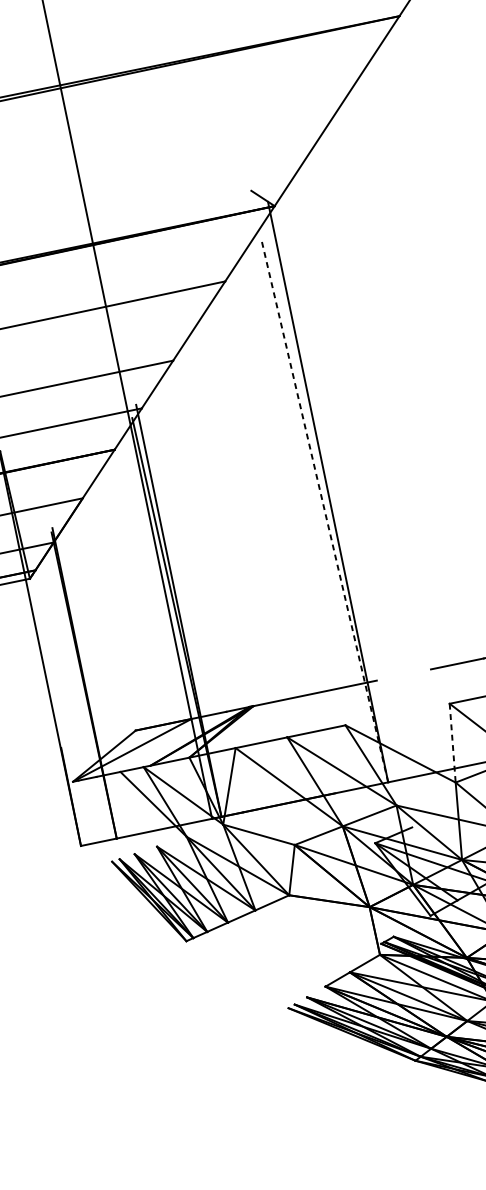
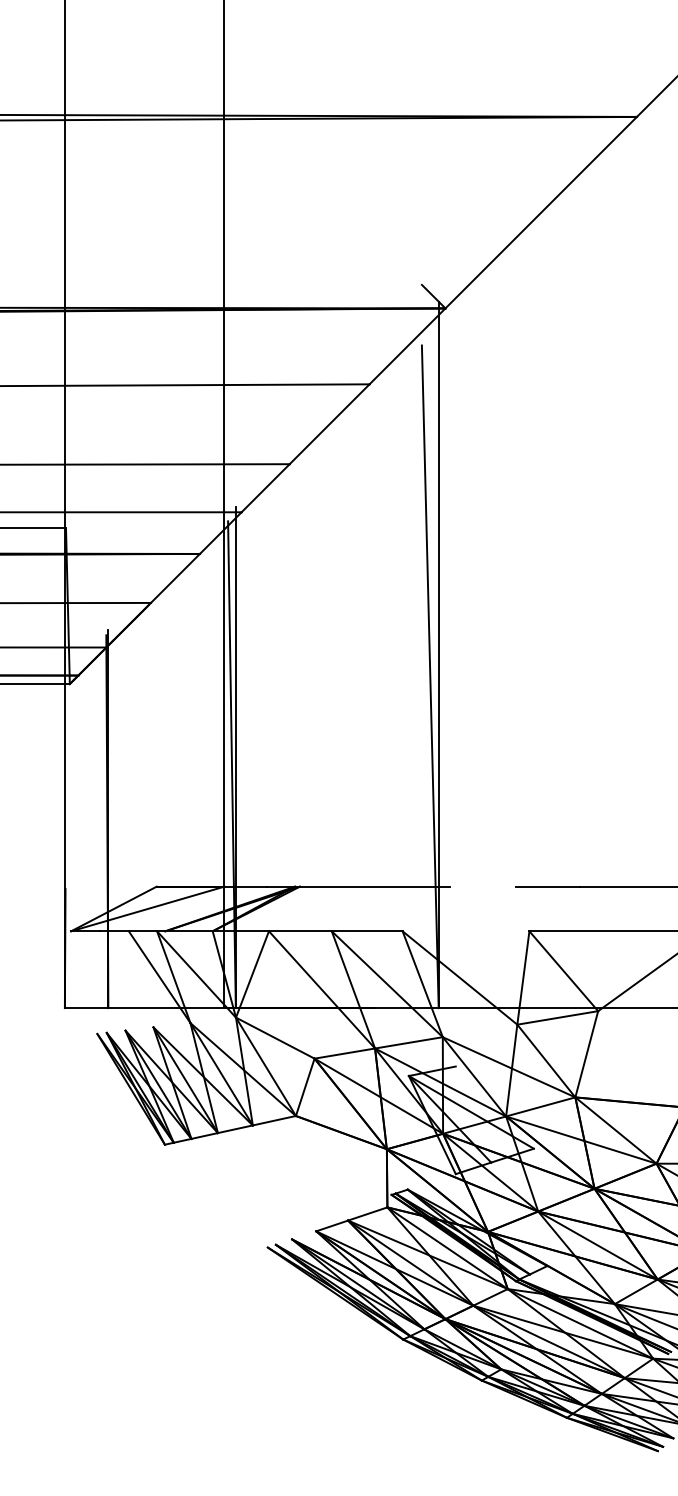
line: (325, 511) -> (430, 676), dashed -> solid
line: (452, 743) -> (523, 978), dashed -> solid

